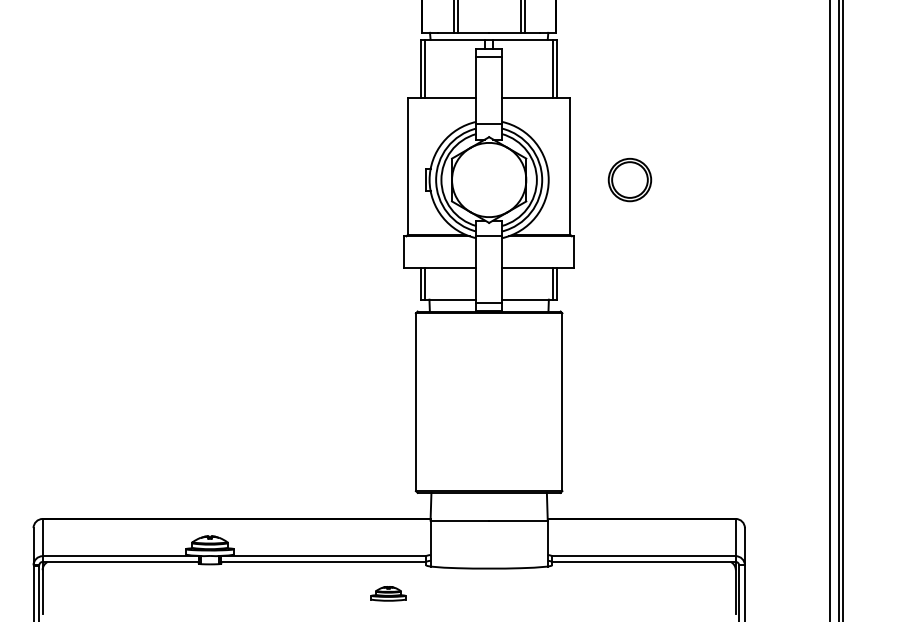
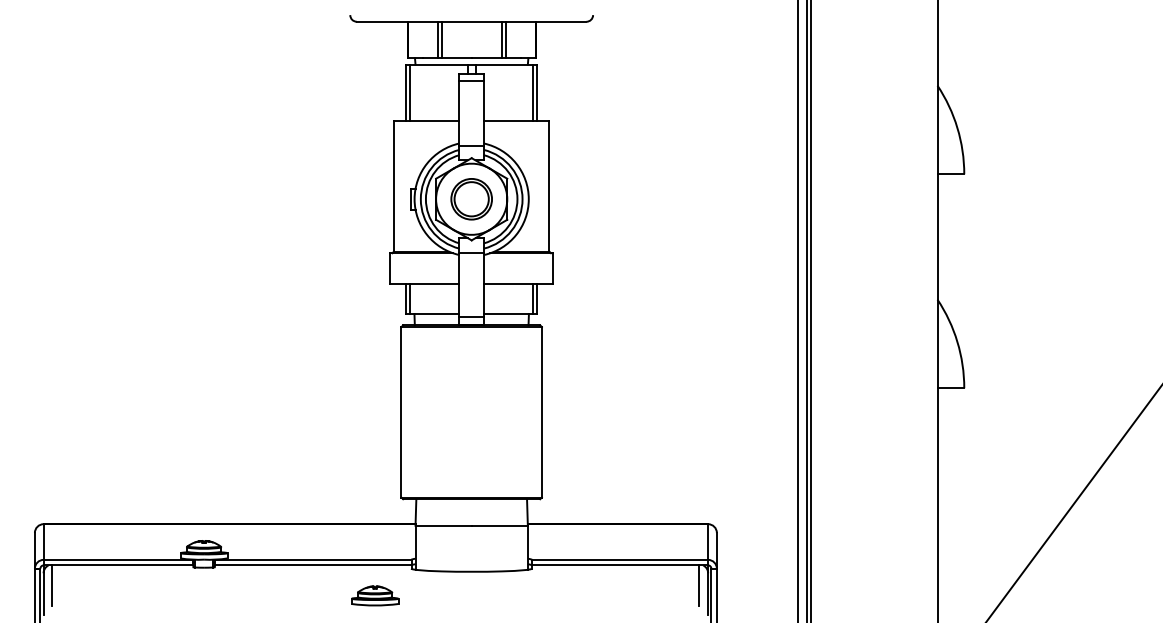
part: (629, 180) -> (471, 199), moved
line: (51, 582) -> (52, 585), added
line: (726, 582) -> (699, 585), added
part: (388, 593) -> (375, 595), size x1.43

